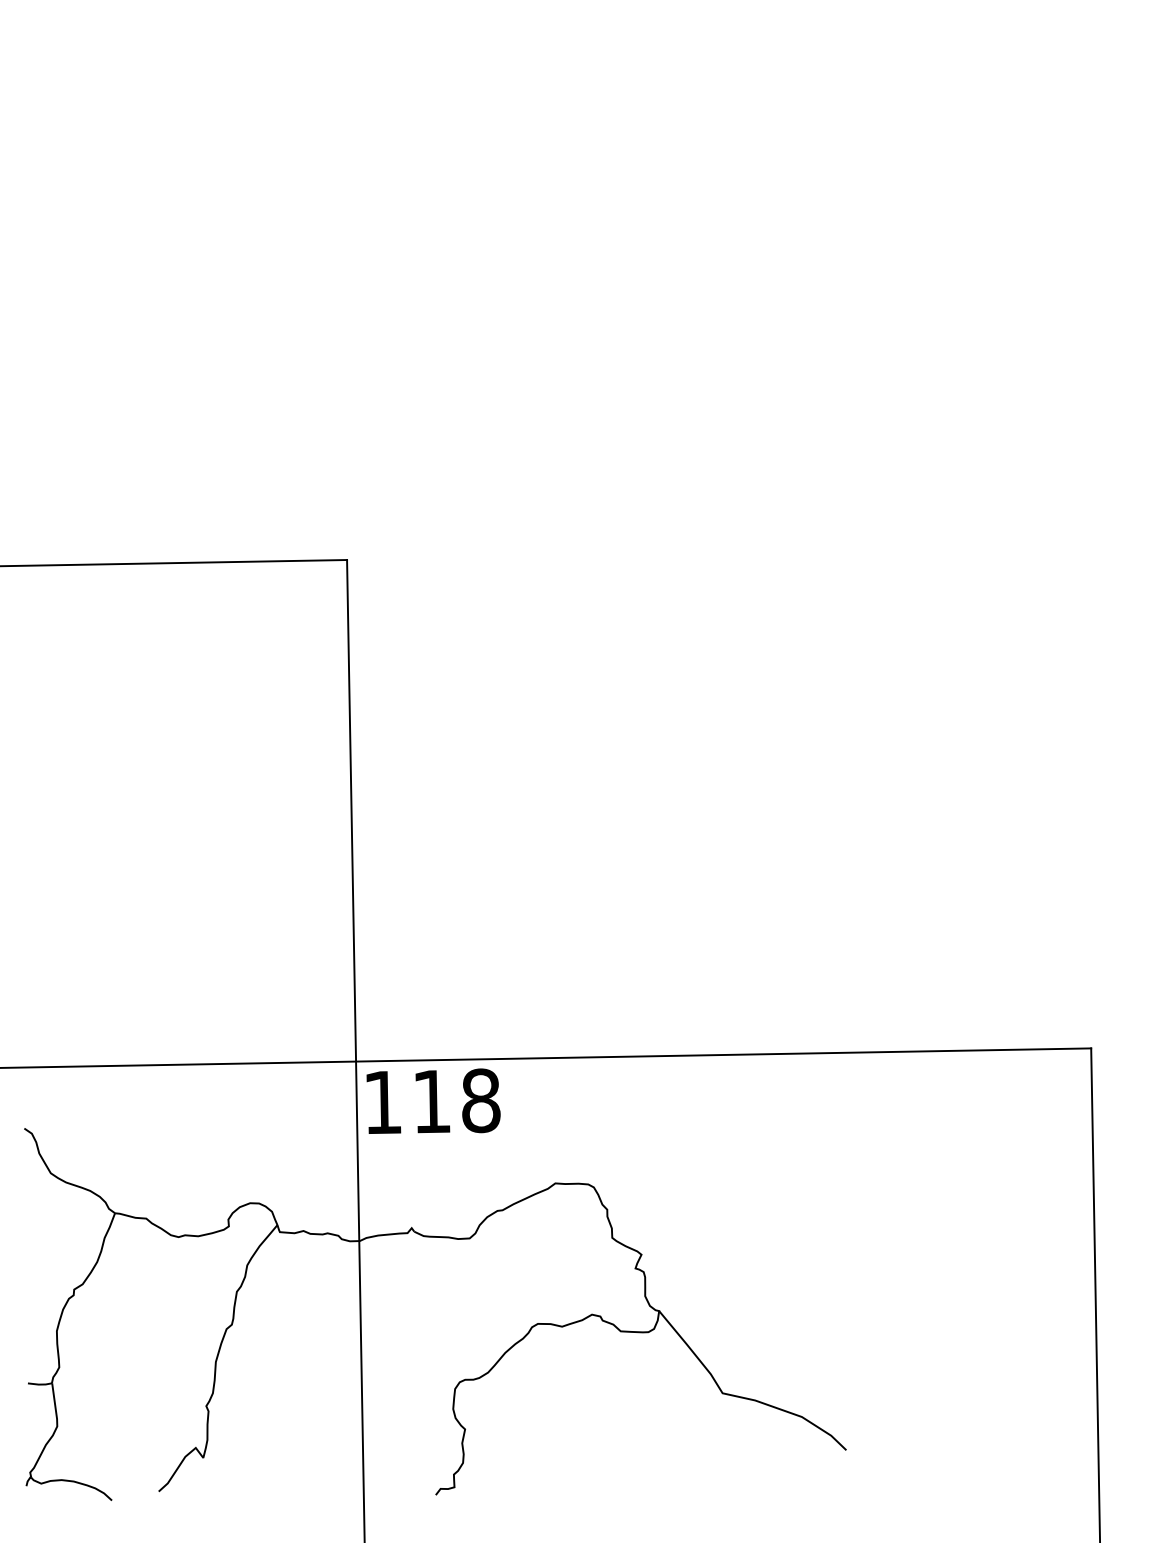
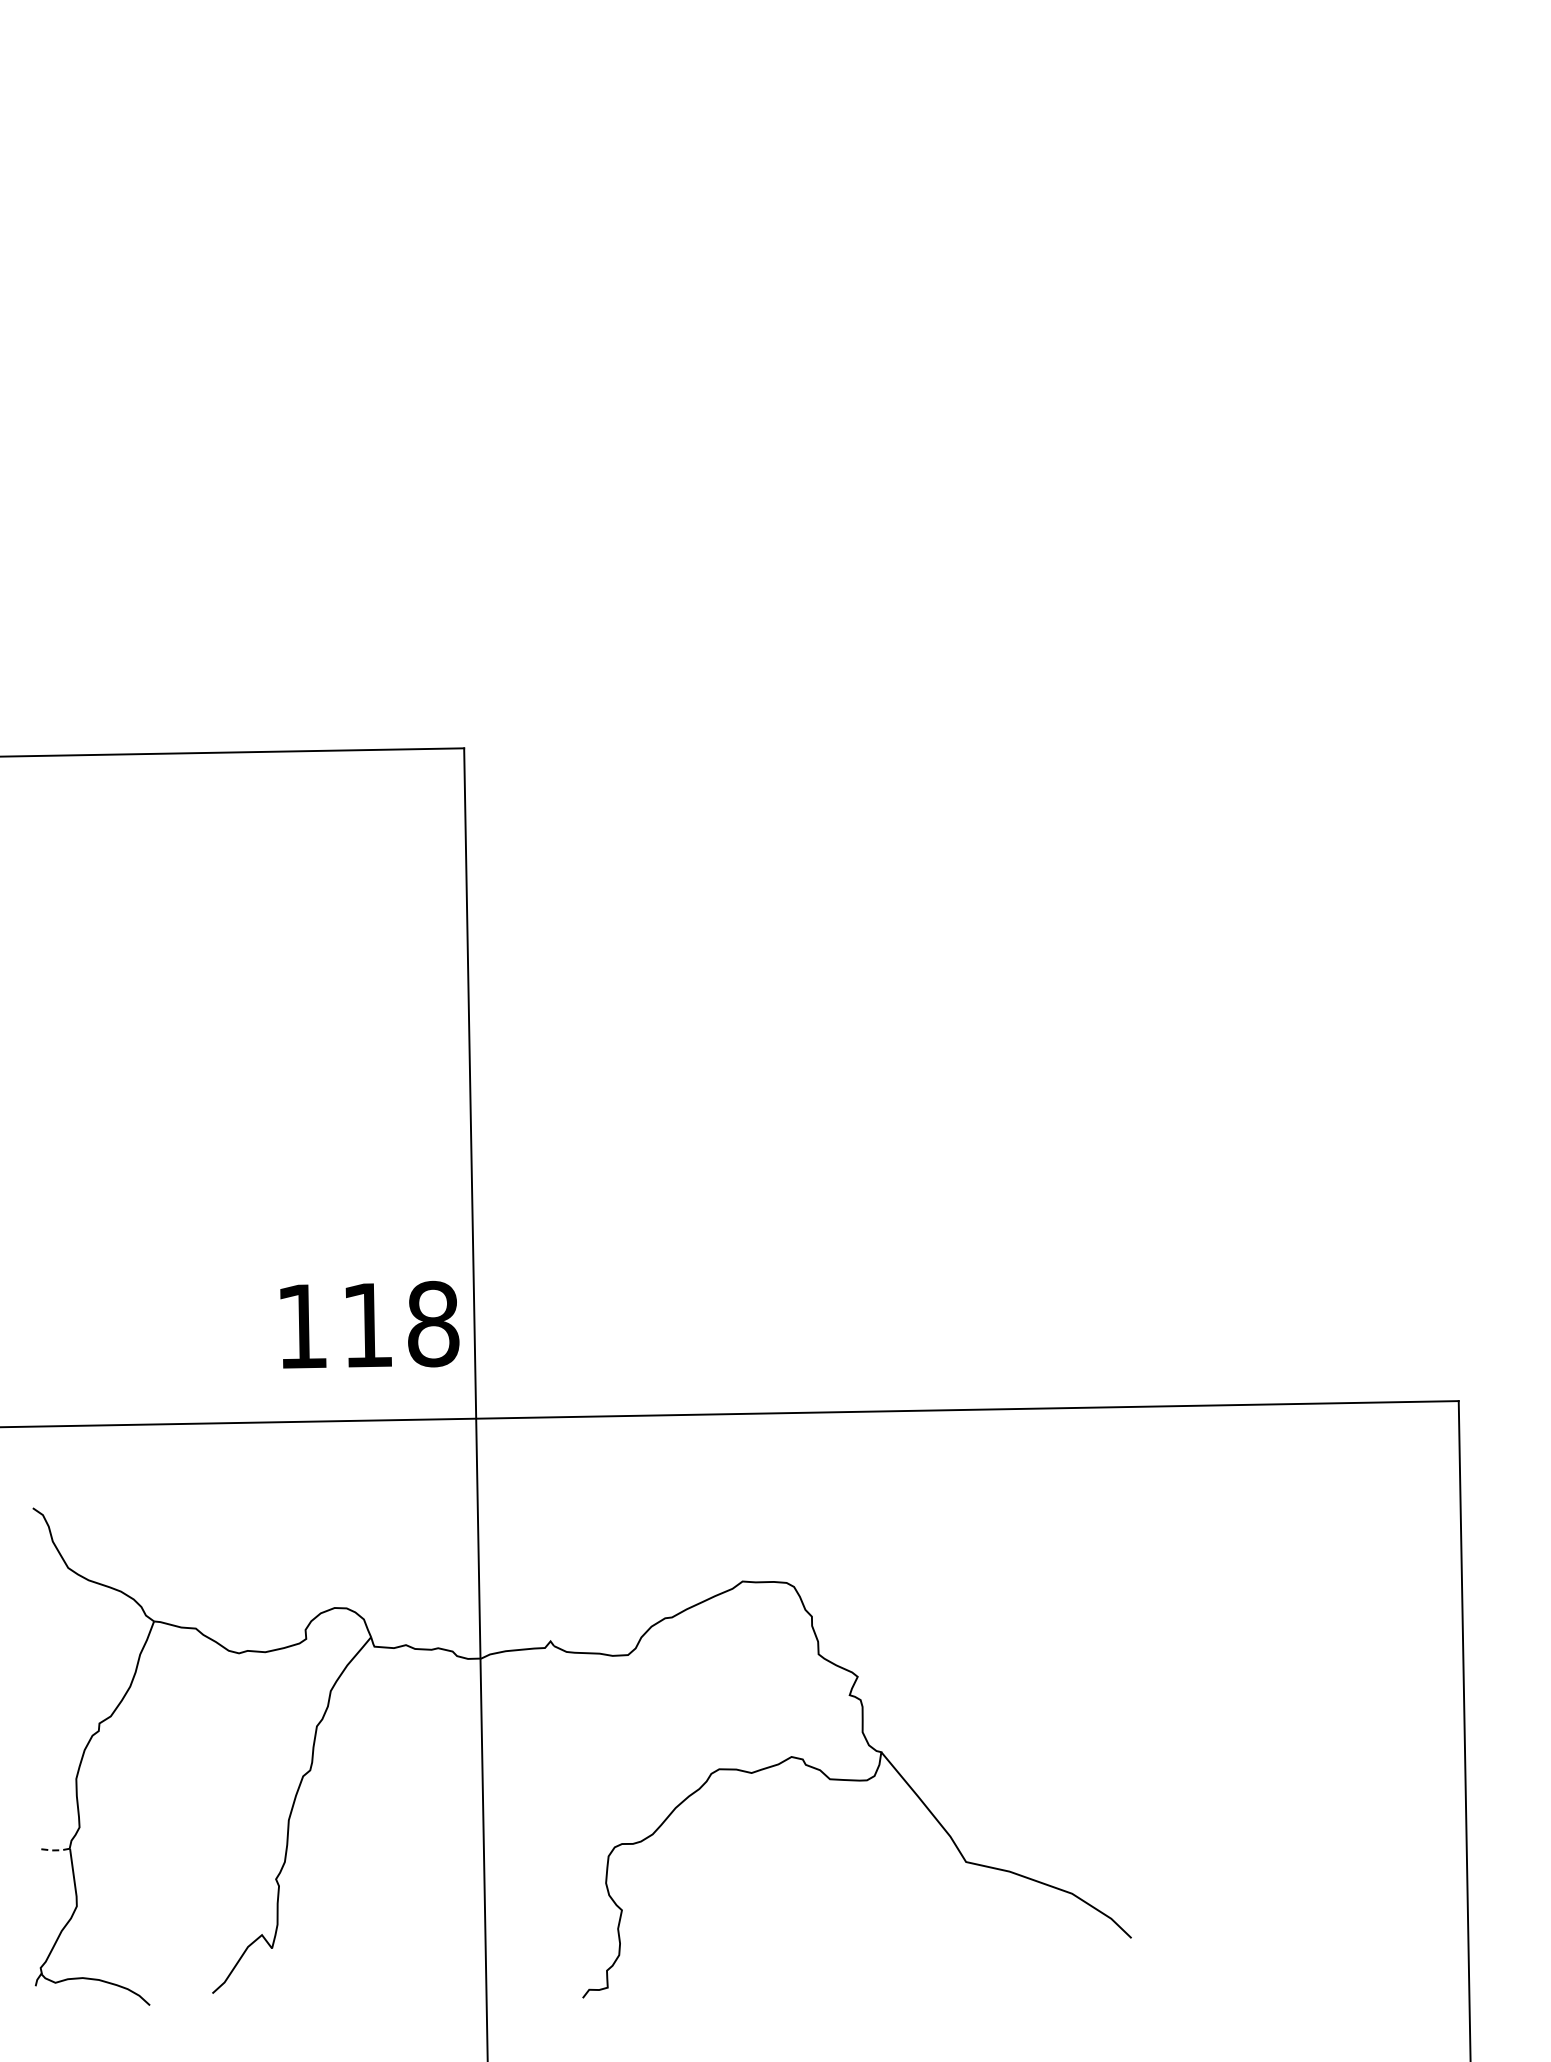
text: (433, 1101) -> (369, 1324), moved
line: (39, 1384) -> (53, 1850), solid -> dashed

